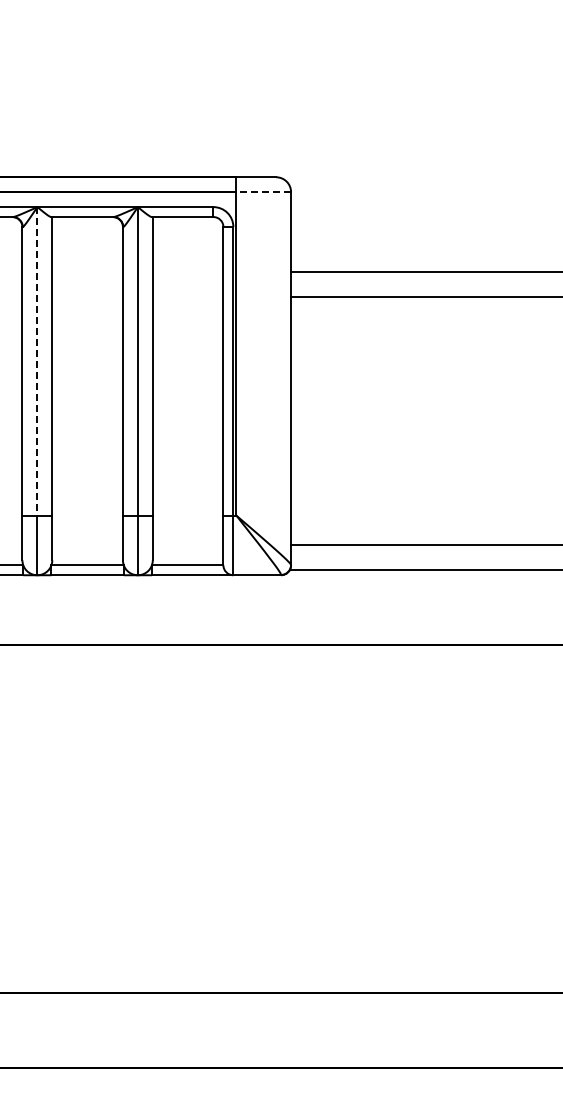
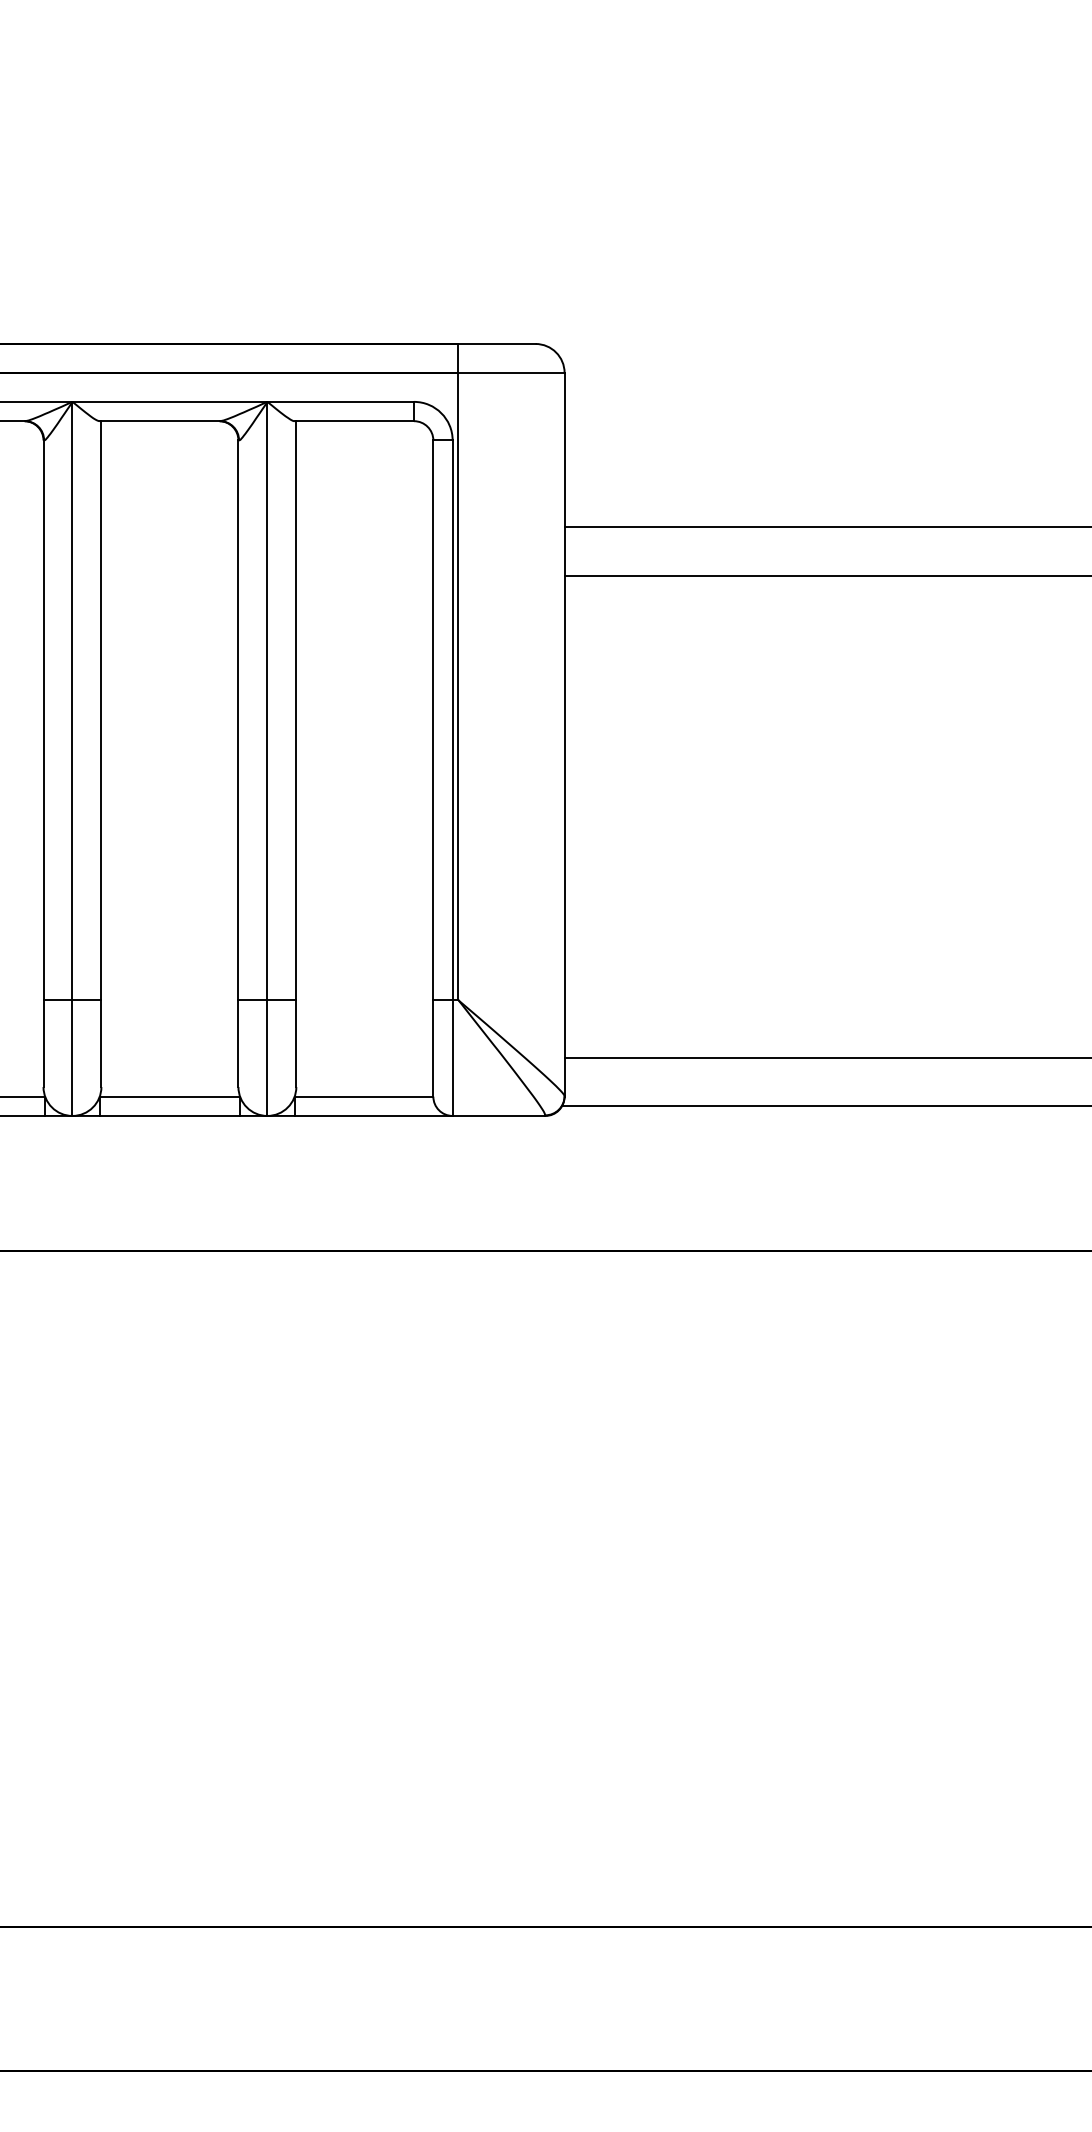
line: (263, 192) -> (511, 373), dashed -> solid
line: (37, 361) -> (72, 701), dashed -> solid

